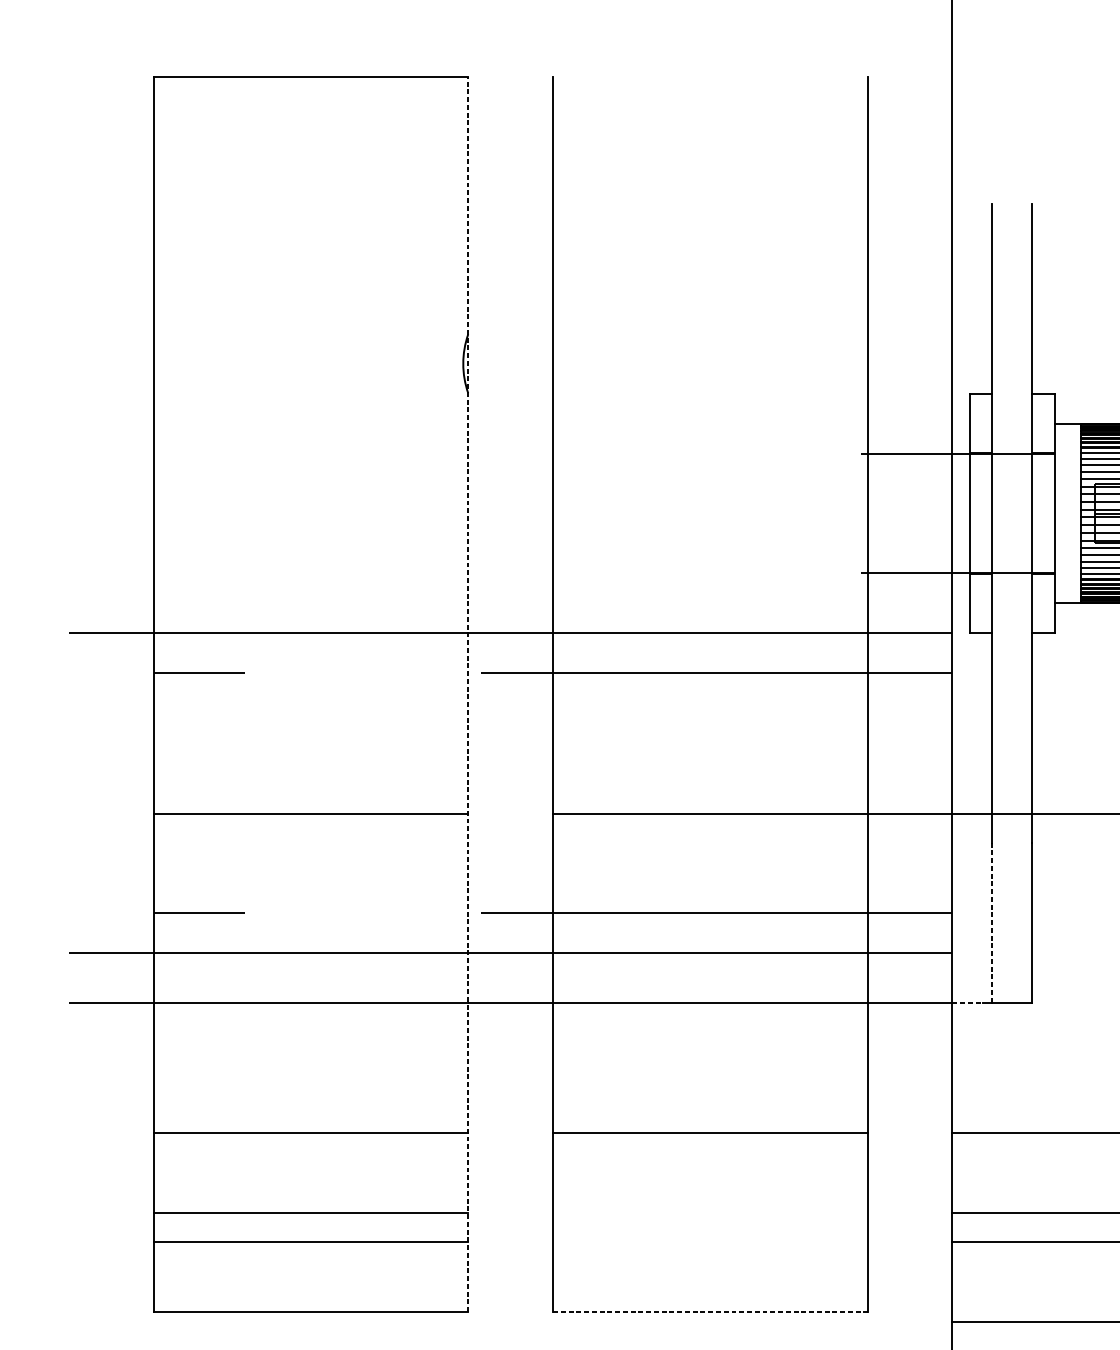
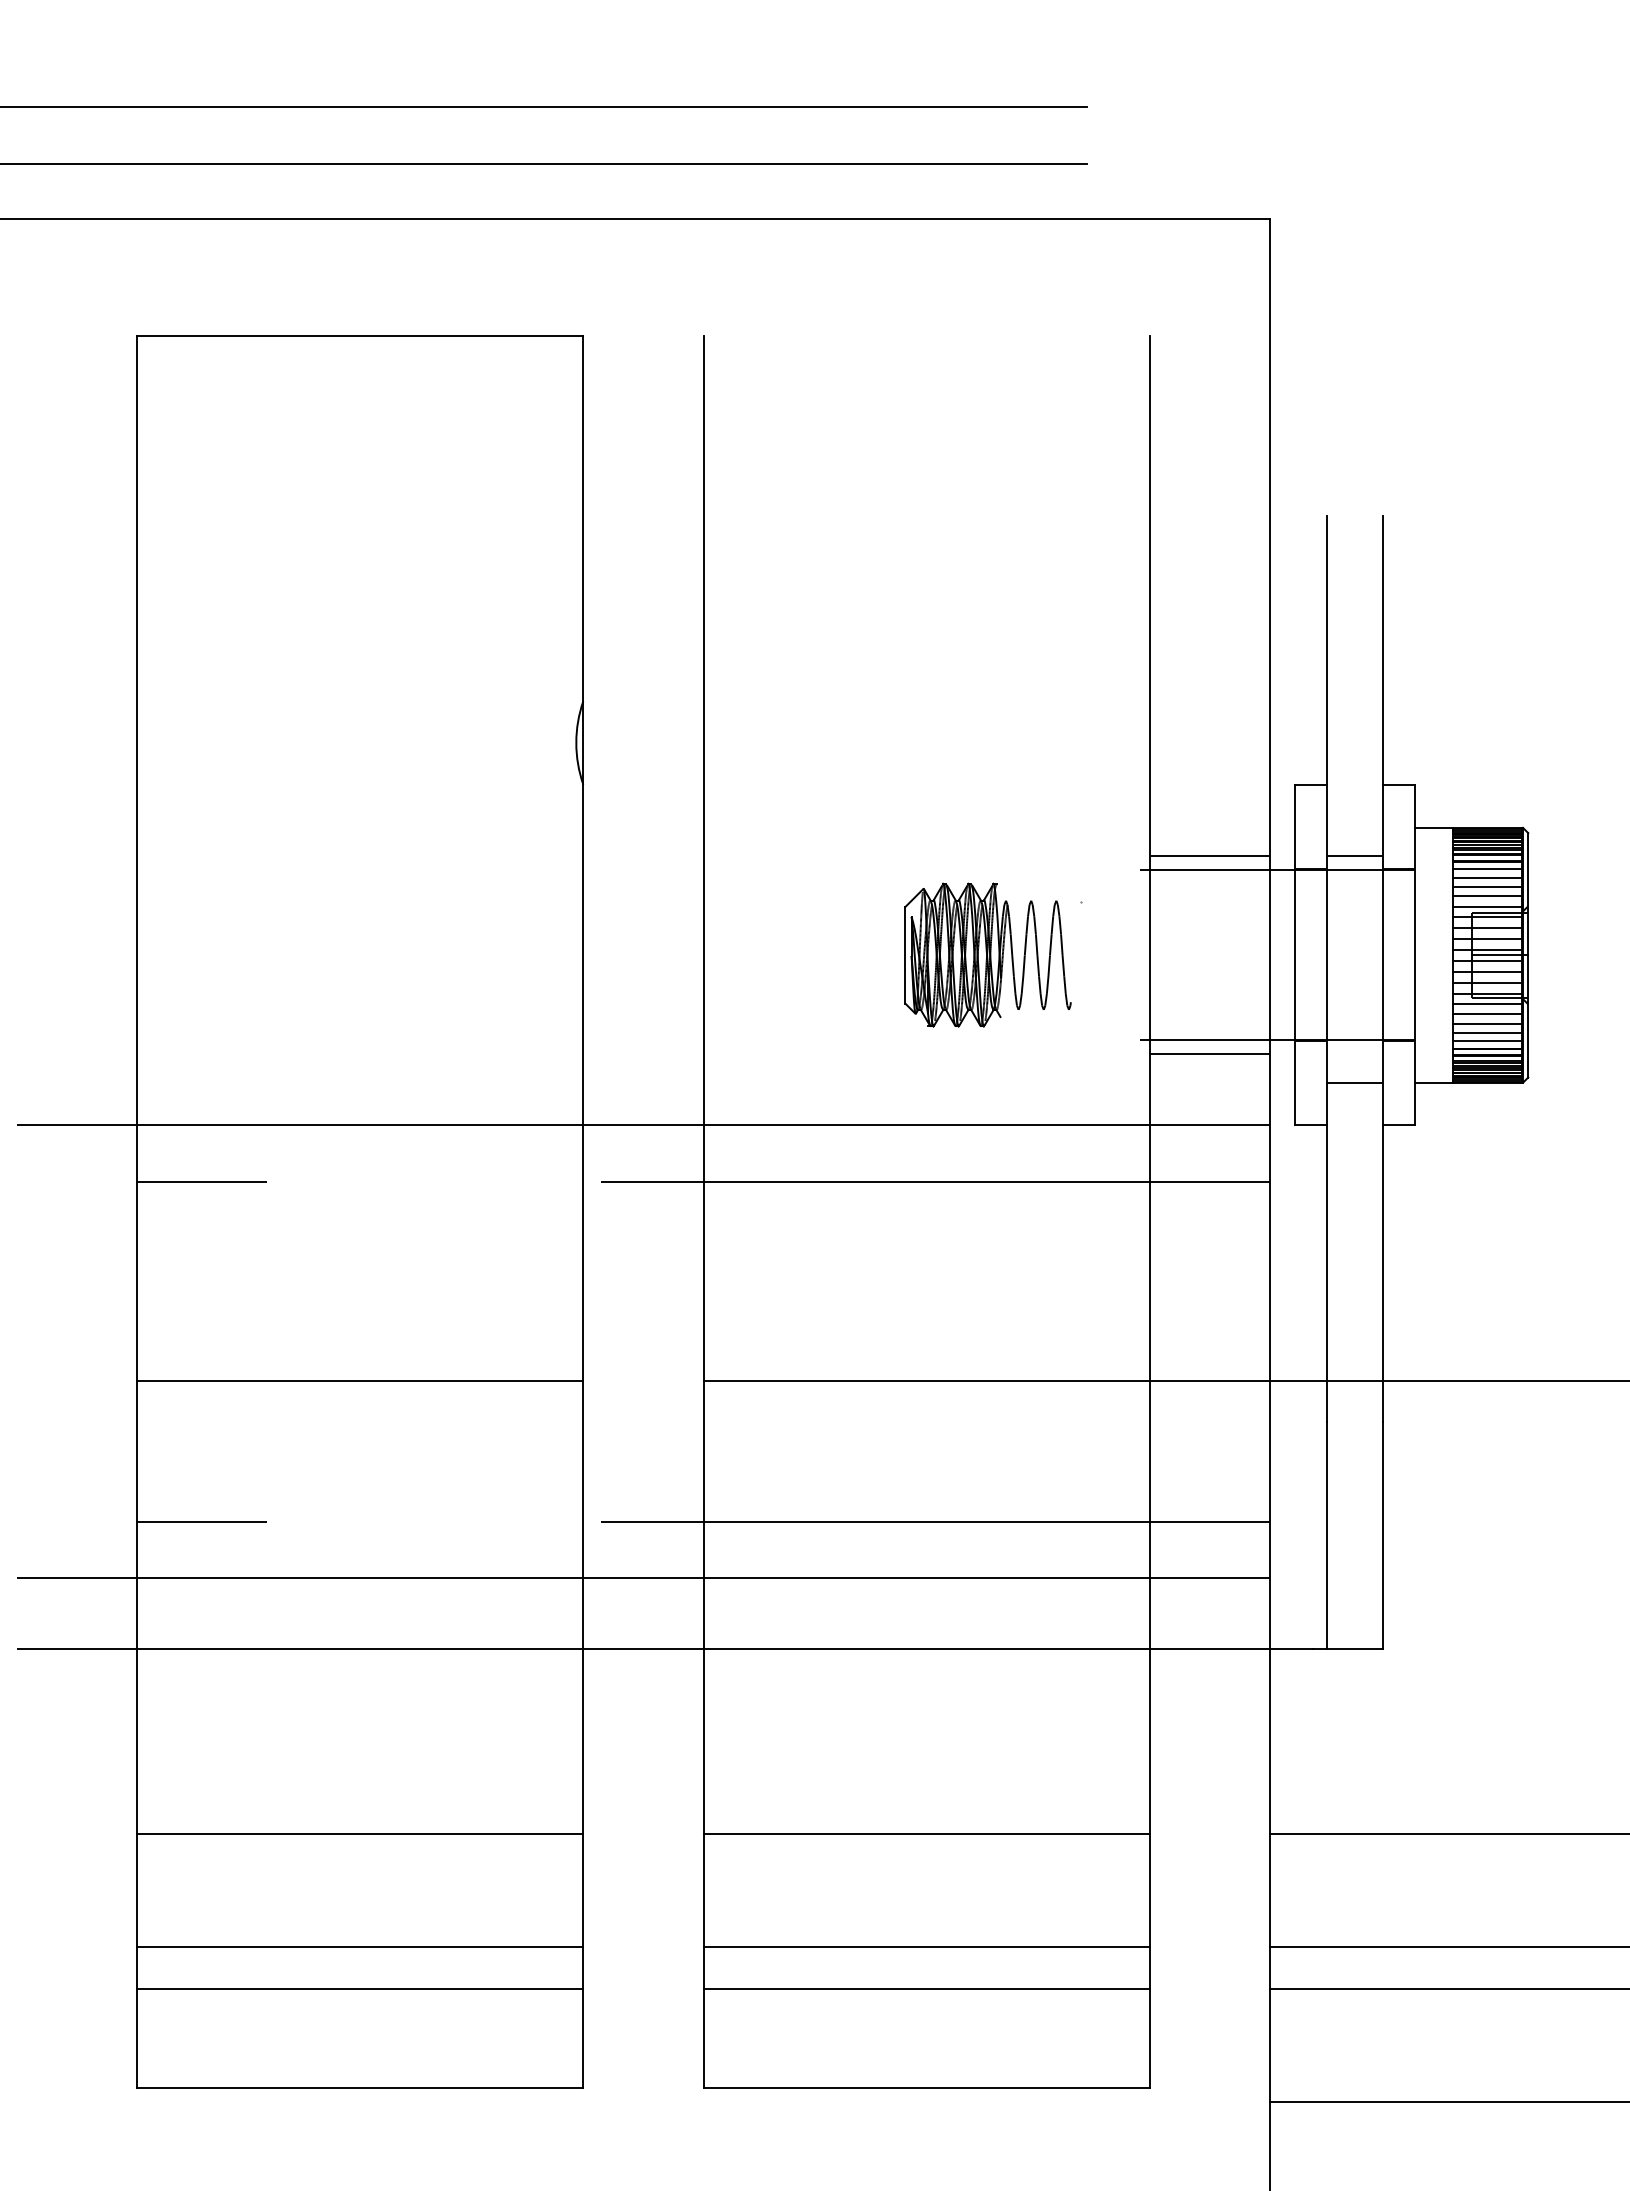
line: (909, 443) -> (1209, 856), added
line: (1011, 443) -> (1354, 856), added
part: (757, 512) -> (993, 954), added
line: (909, 583) -> (1209, 1054), added
line: (1011, 603) -> (1354, 1082), added
line: (468, 694) -> (583, 1212), dashed -> solid
line: (992, 922) -> (1326, 1535), dashed -> solid
line: (967, 1002) -> (1291, 1649), dashed -> solid
line: (710, 1213) -> (926, 1947), added
line: (710, 1242) -> (926, 1988), added
line: (710, 1311) -> (926, 2087), dashed -> solid

